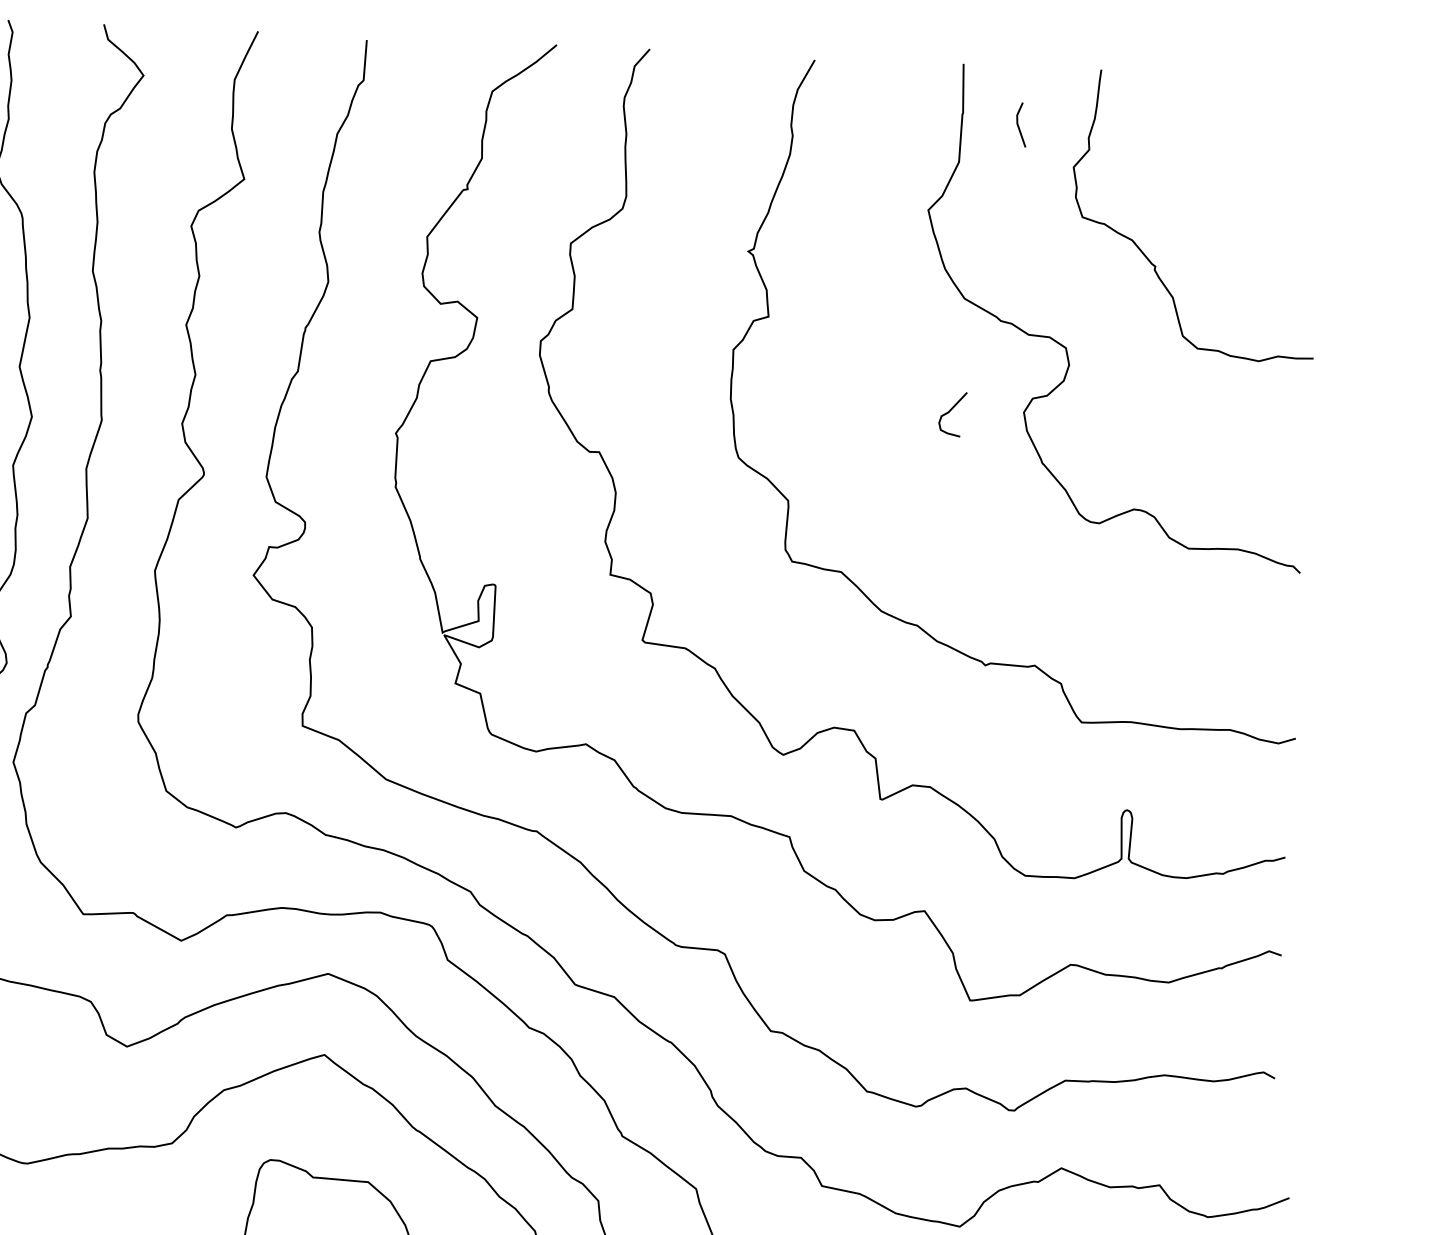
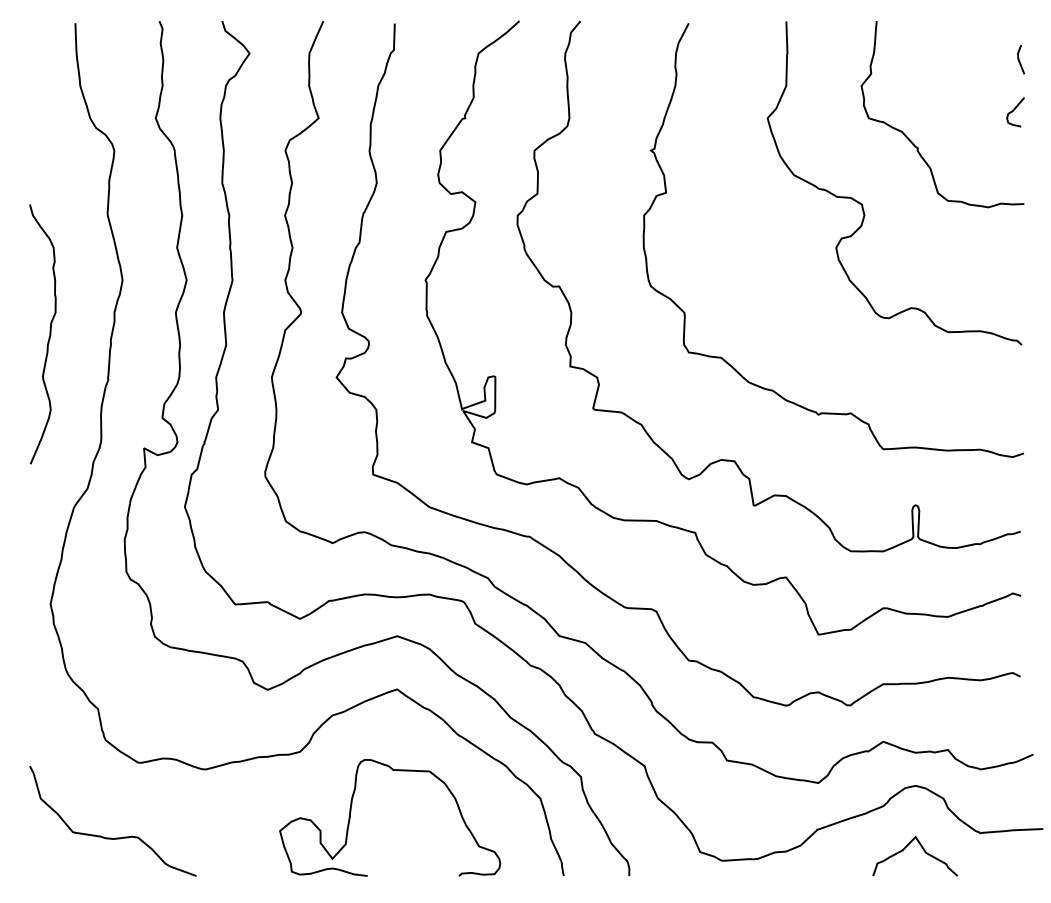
line: (1019, 124) -> (1019, 59), moved
curve: (951, 411) -> (1014, 110), moved

